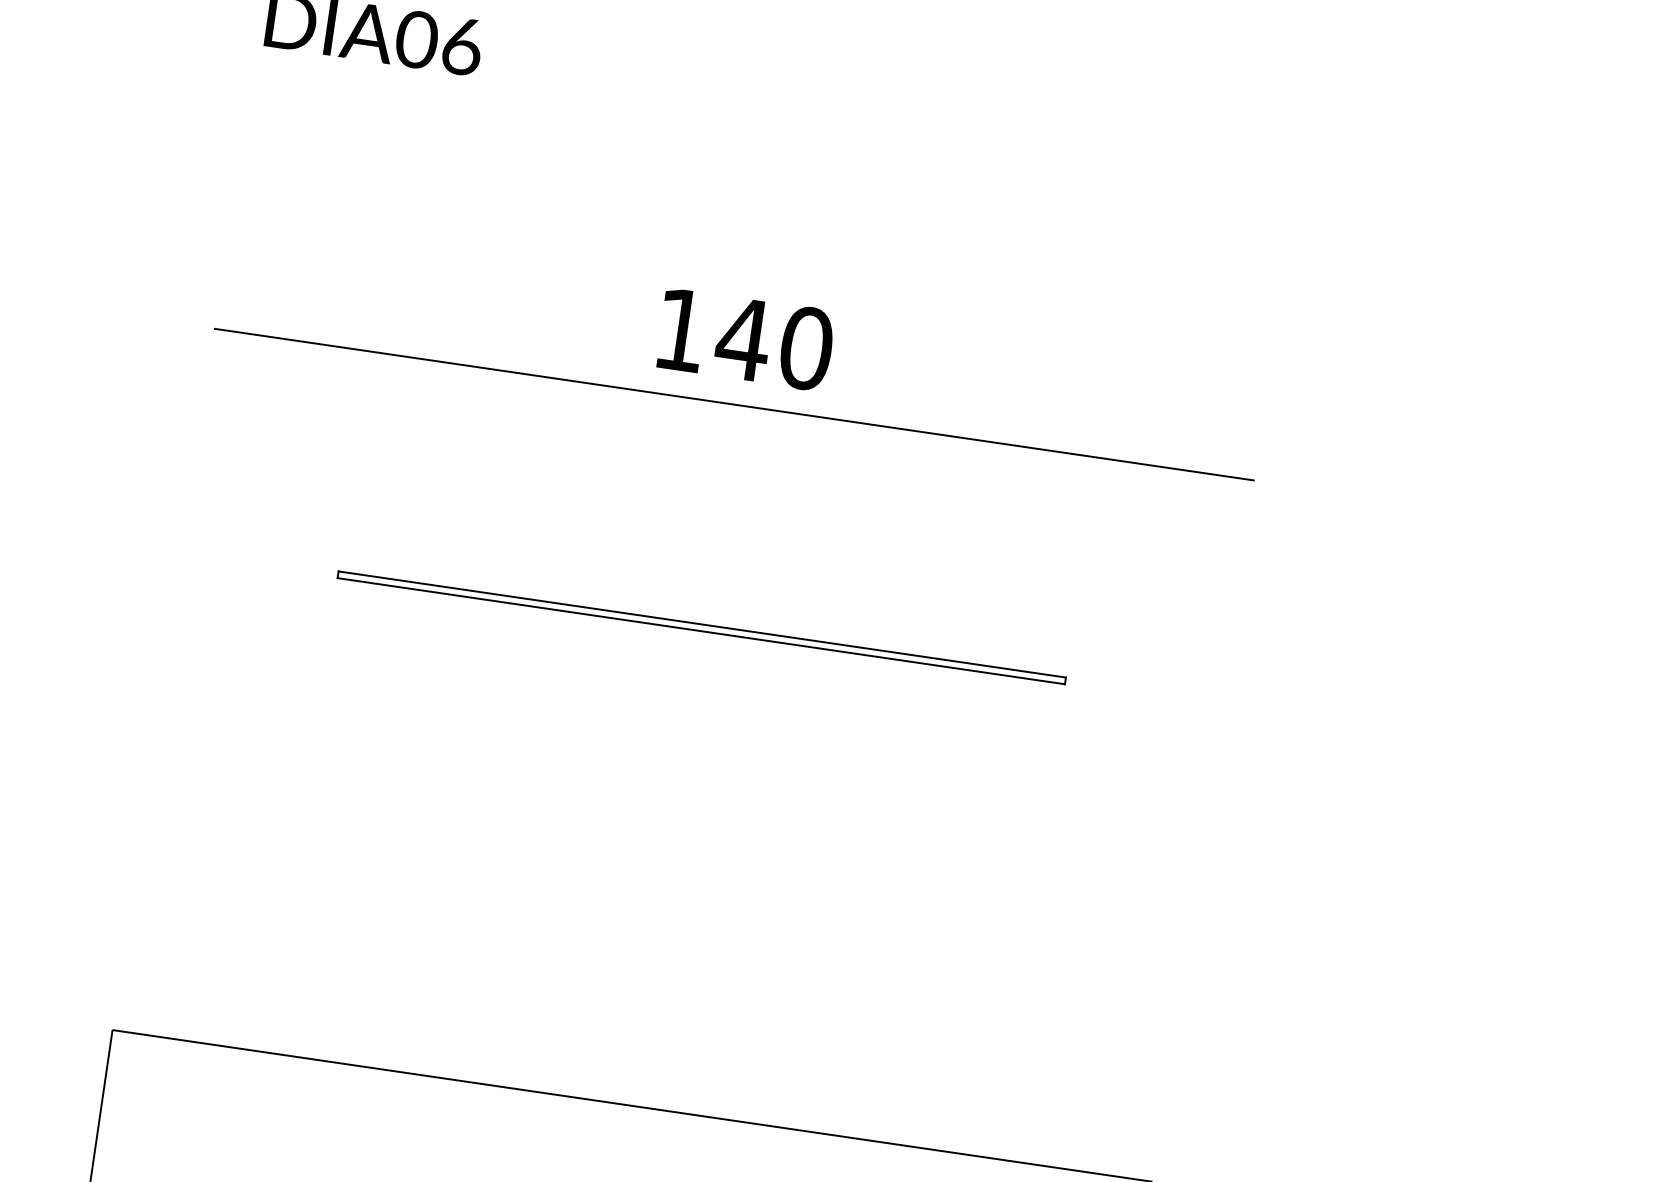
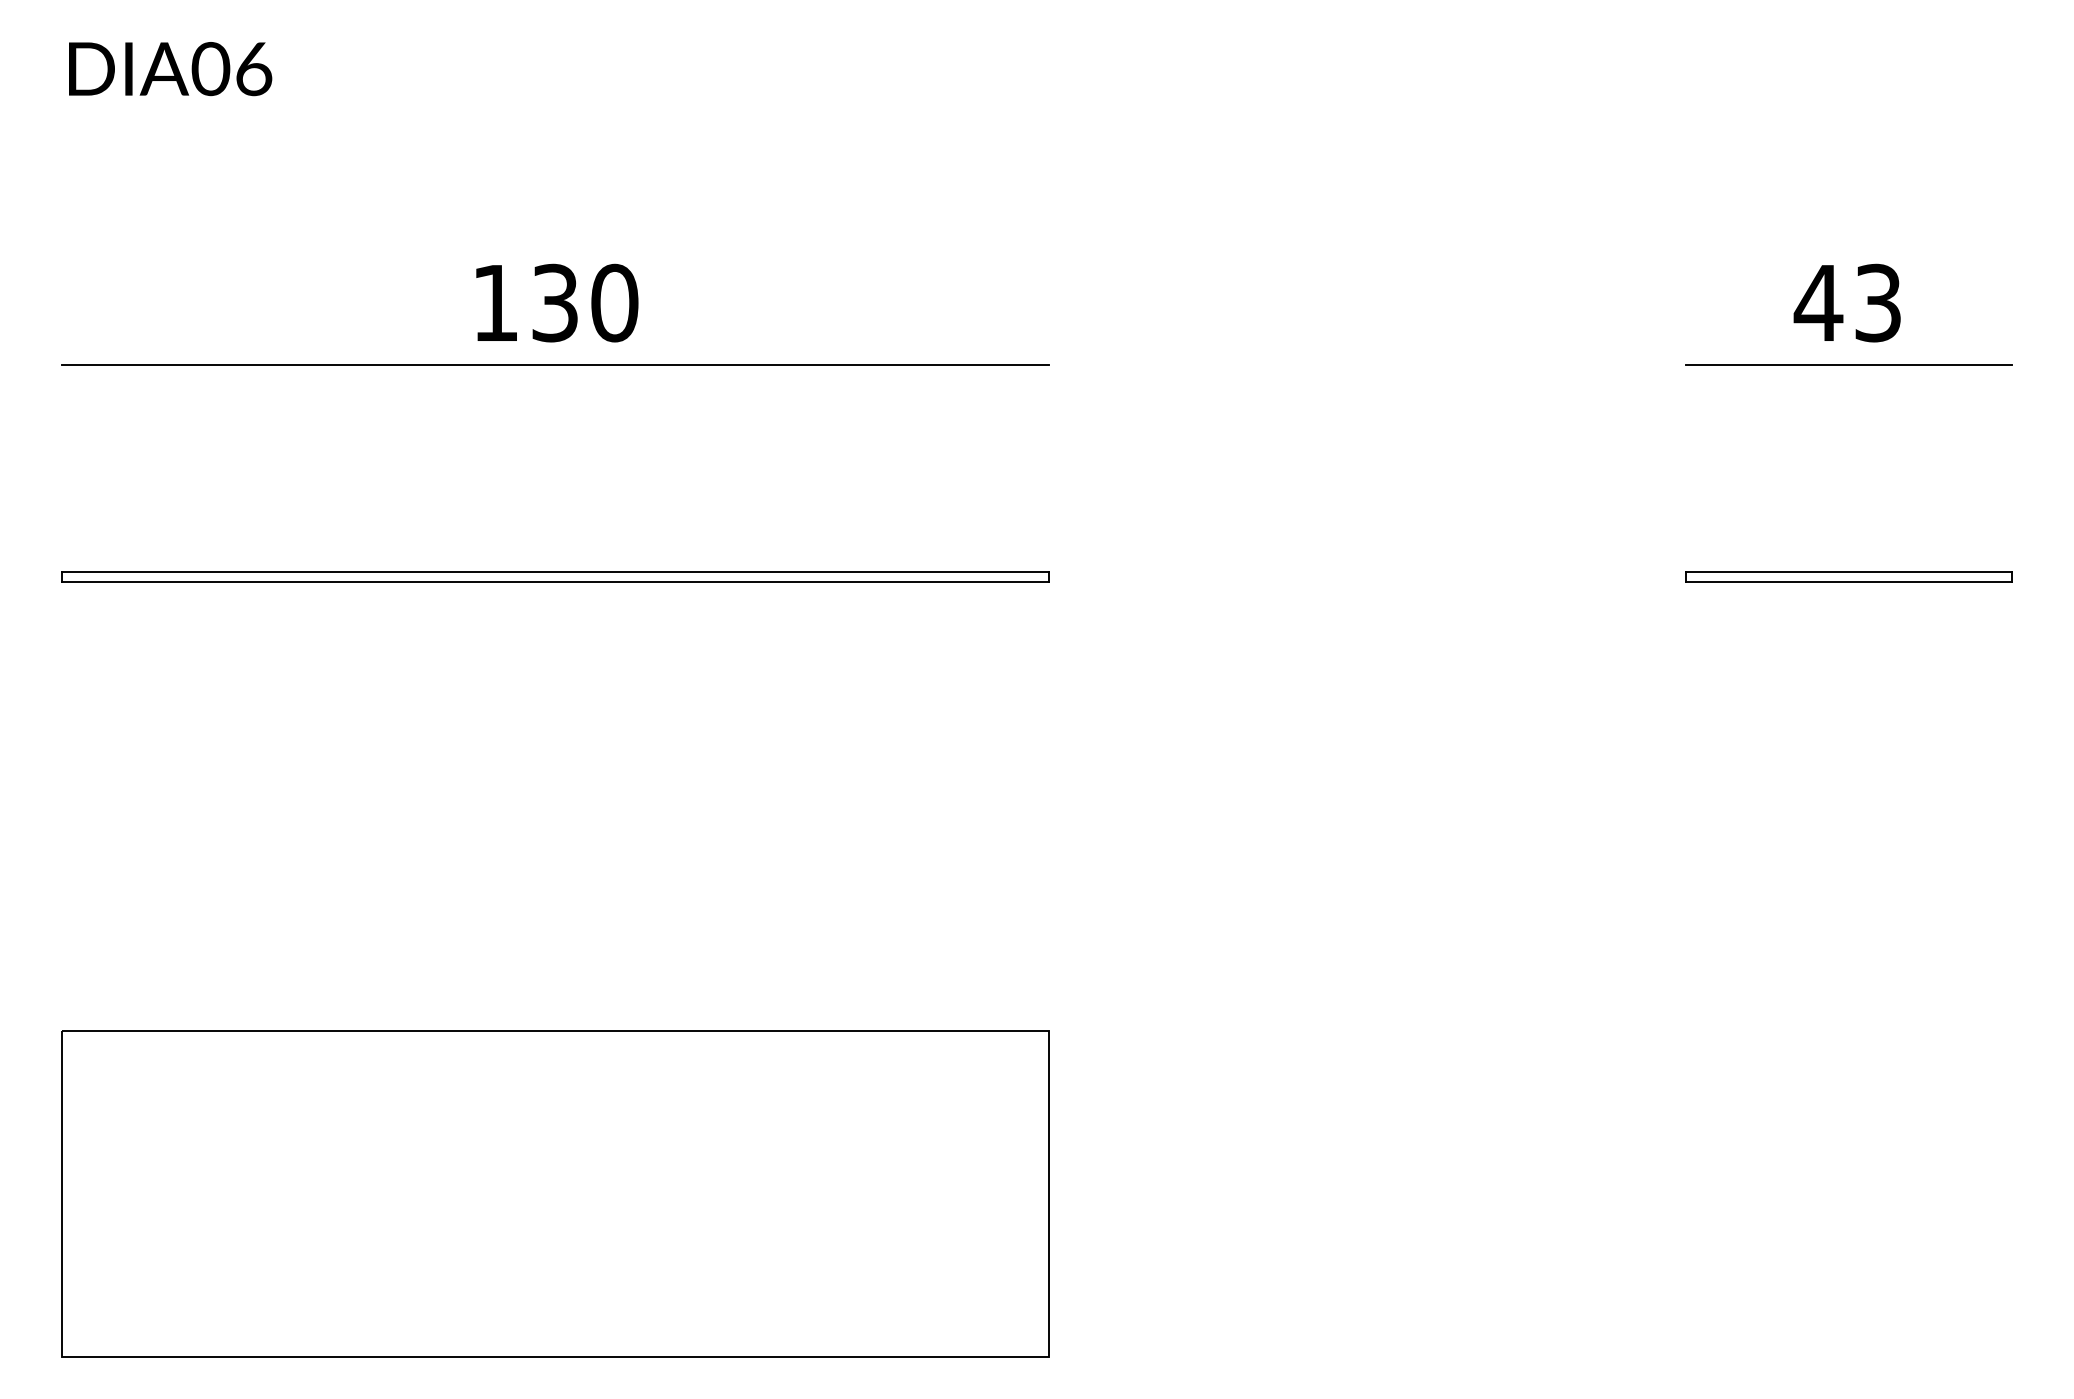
text: (743, 338) -> (554, 302), 140 -> 130
part: (701, 627) -> (555, 576), size x1.43

